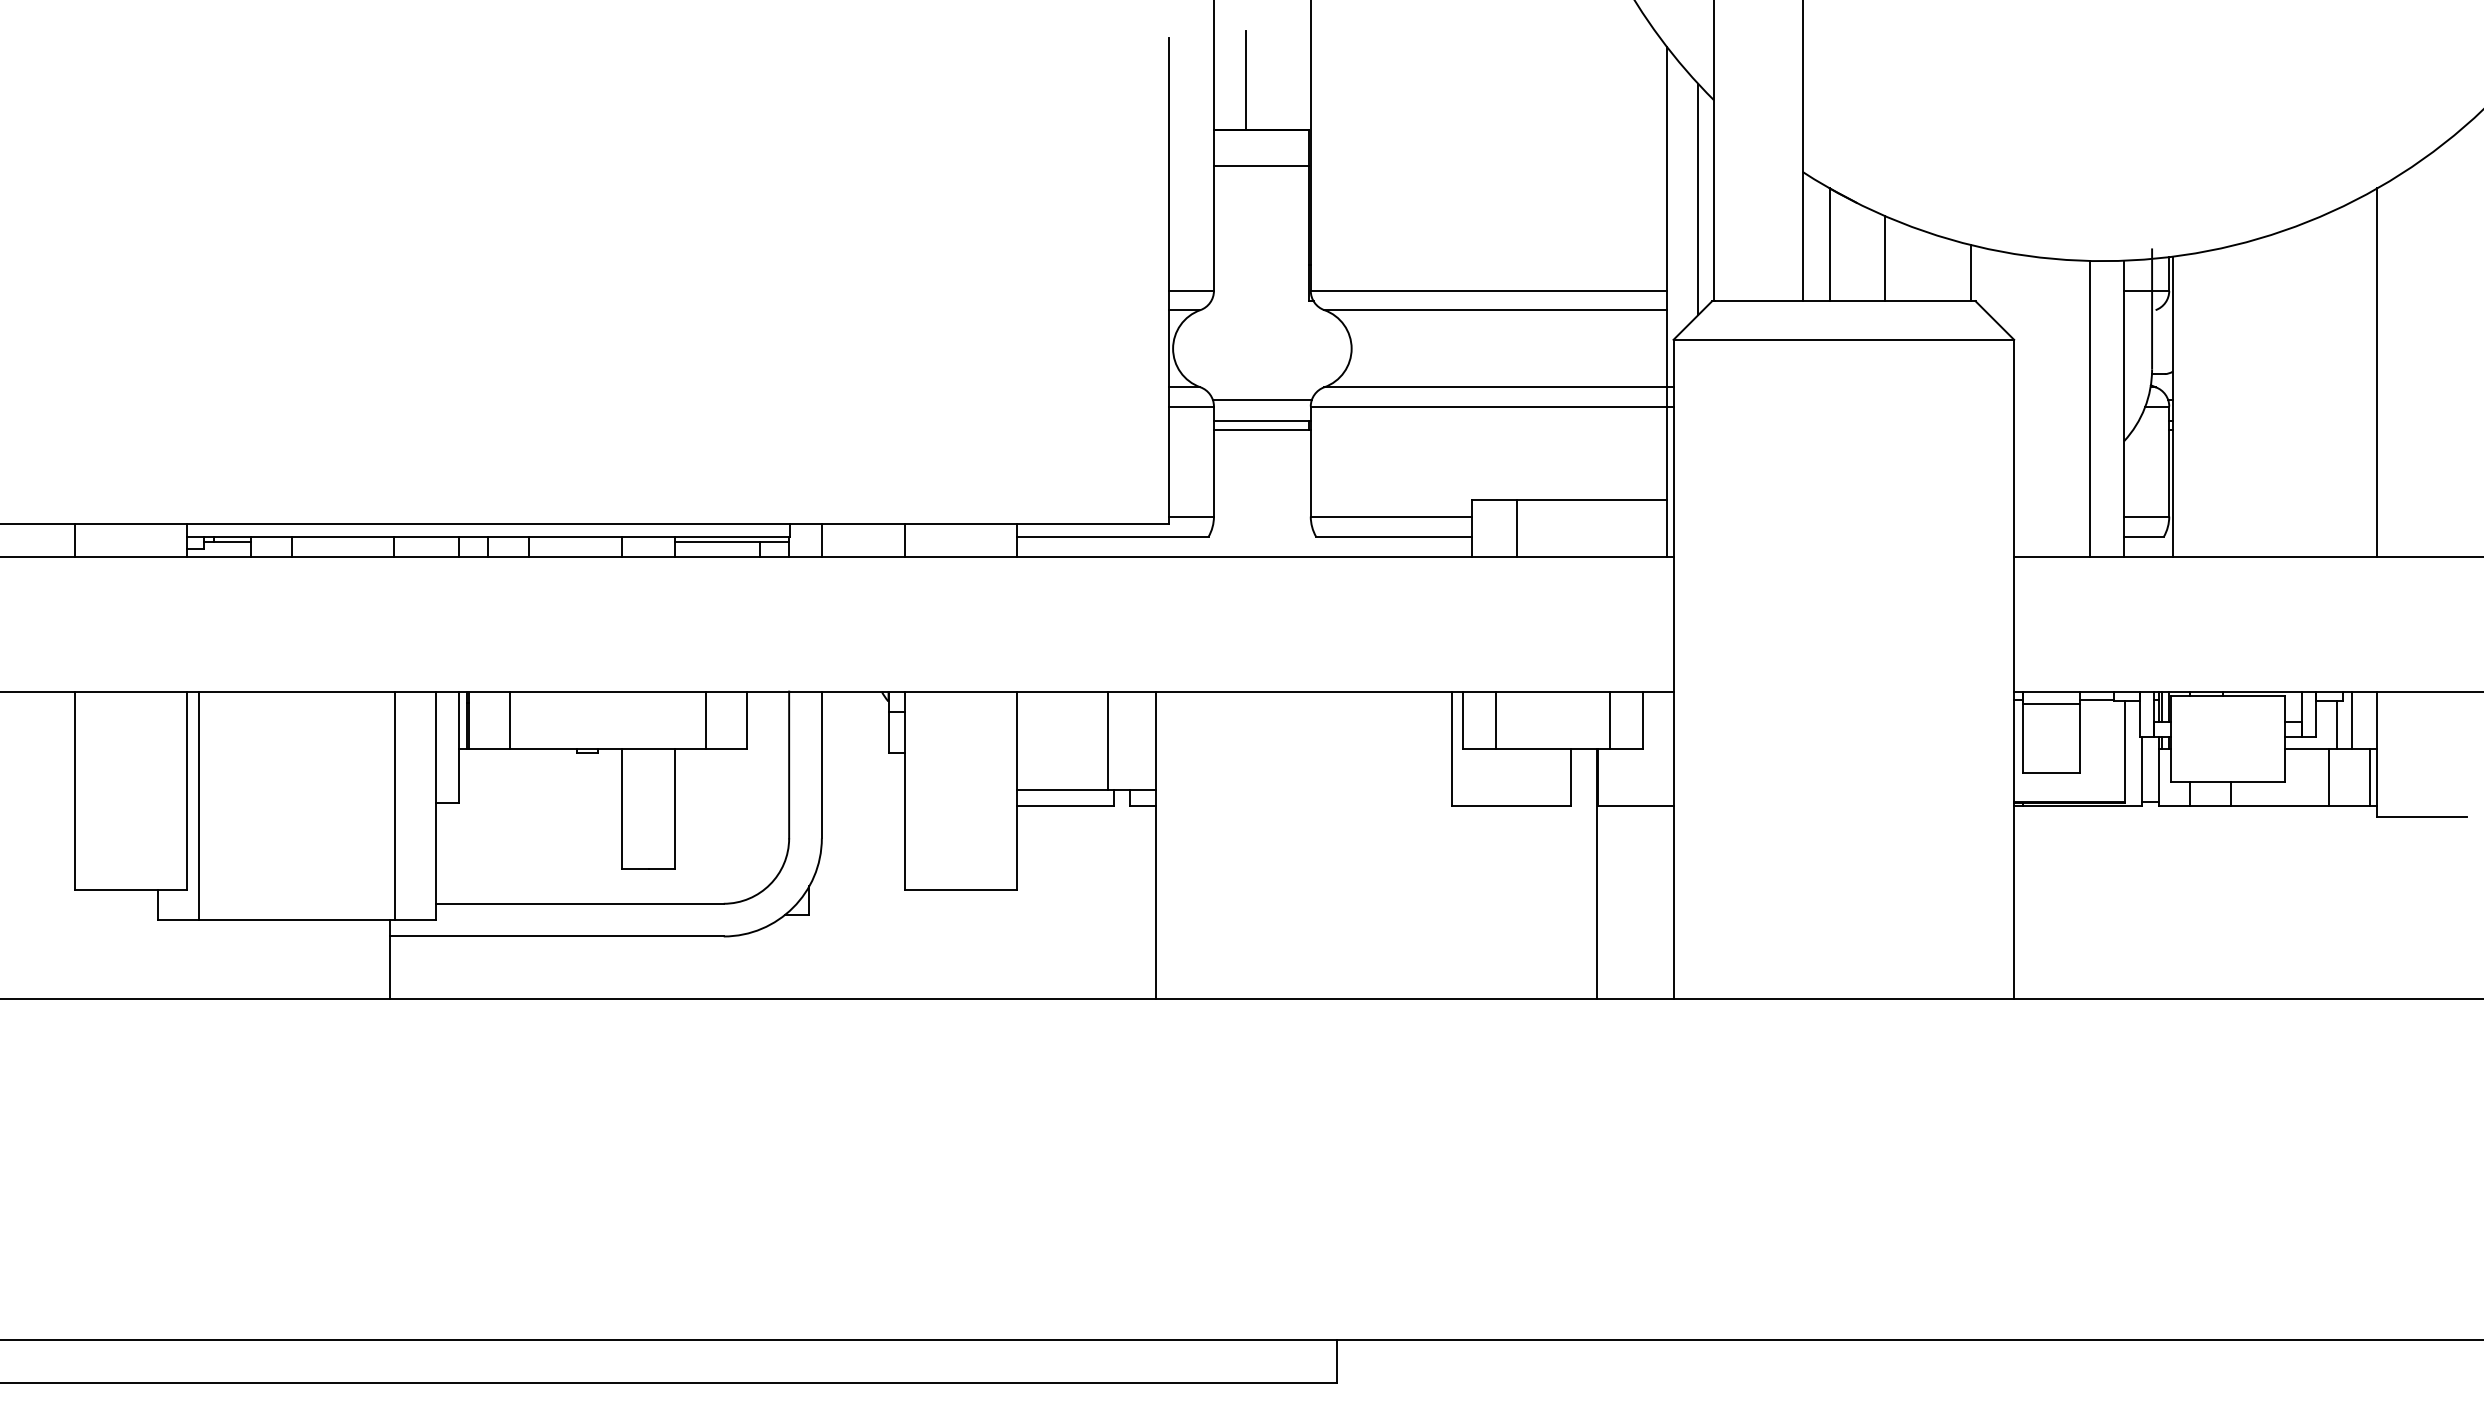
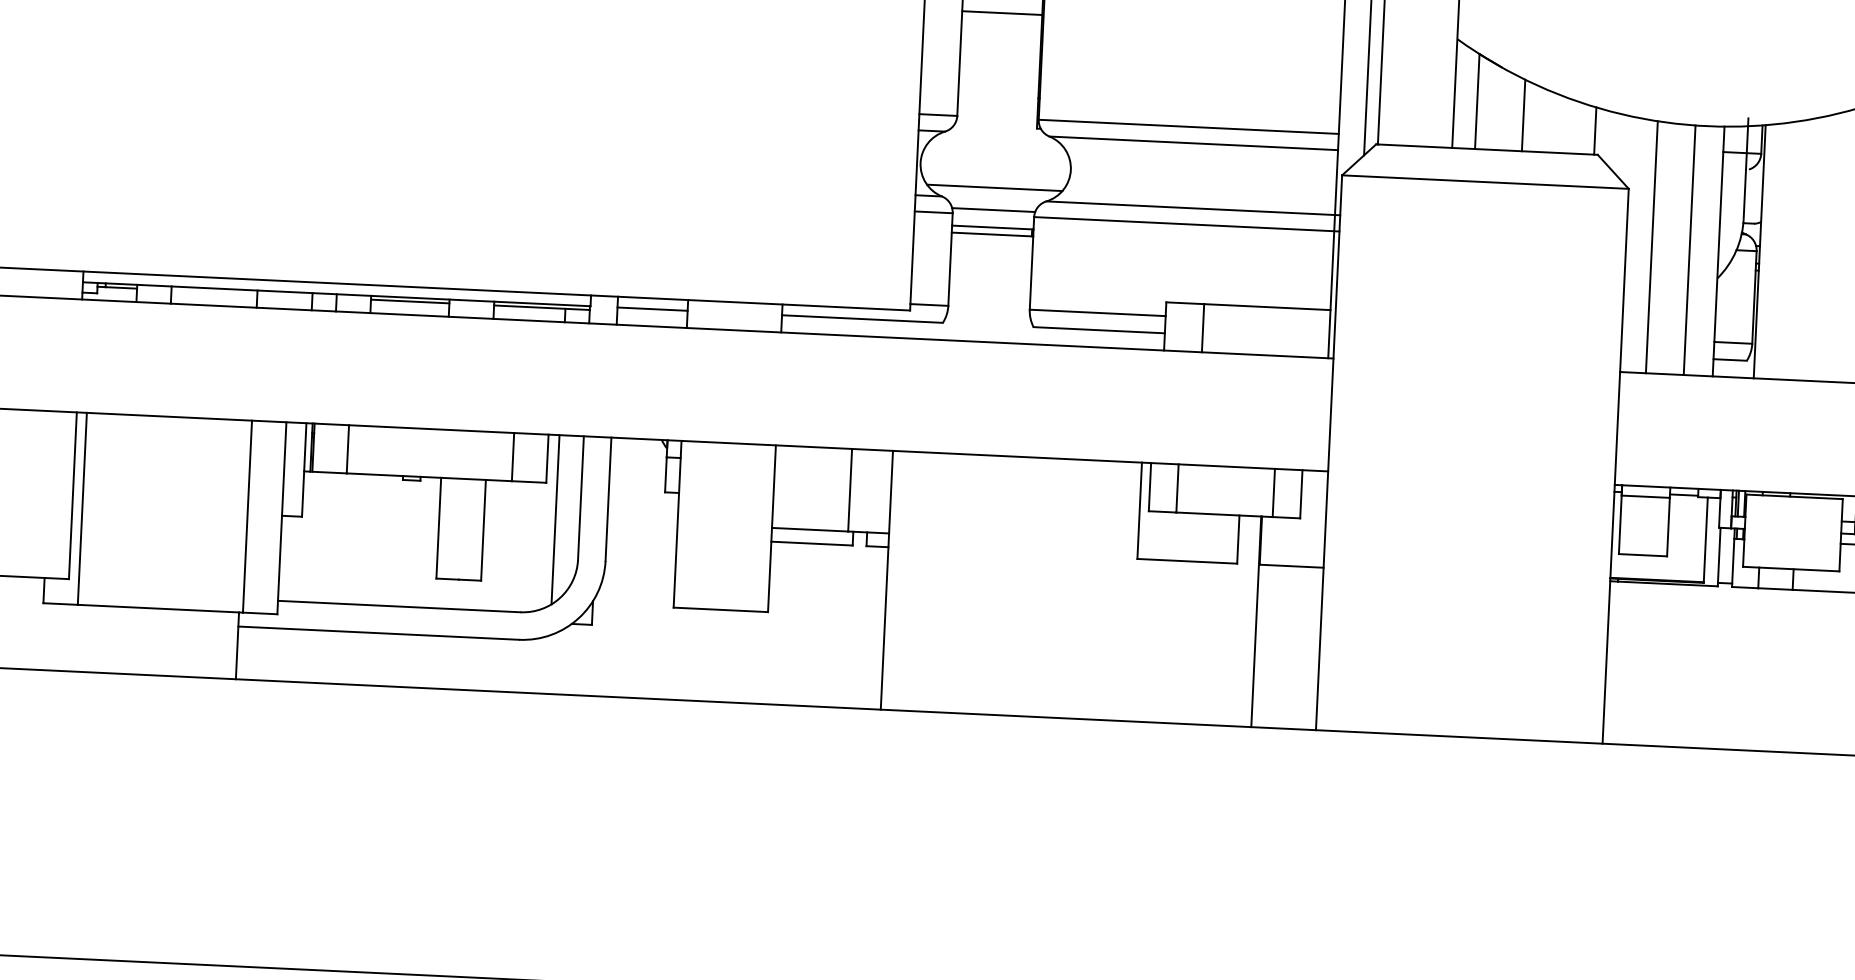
line: (1261, 374) -> (993, 188), added
line: (2044, 407) -> (1651, 247), added
line: (863, 537) -> (652, 309), added
line: (575, 541) -> (410, 301), added
line: (760, 791) -> (555, 519), added

